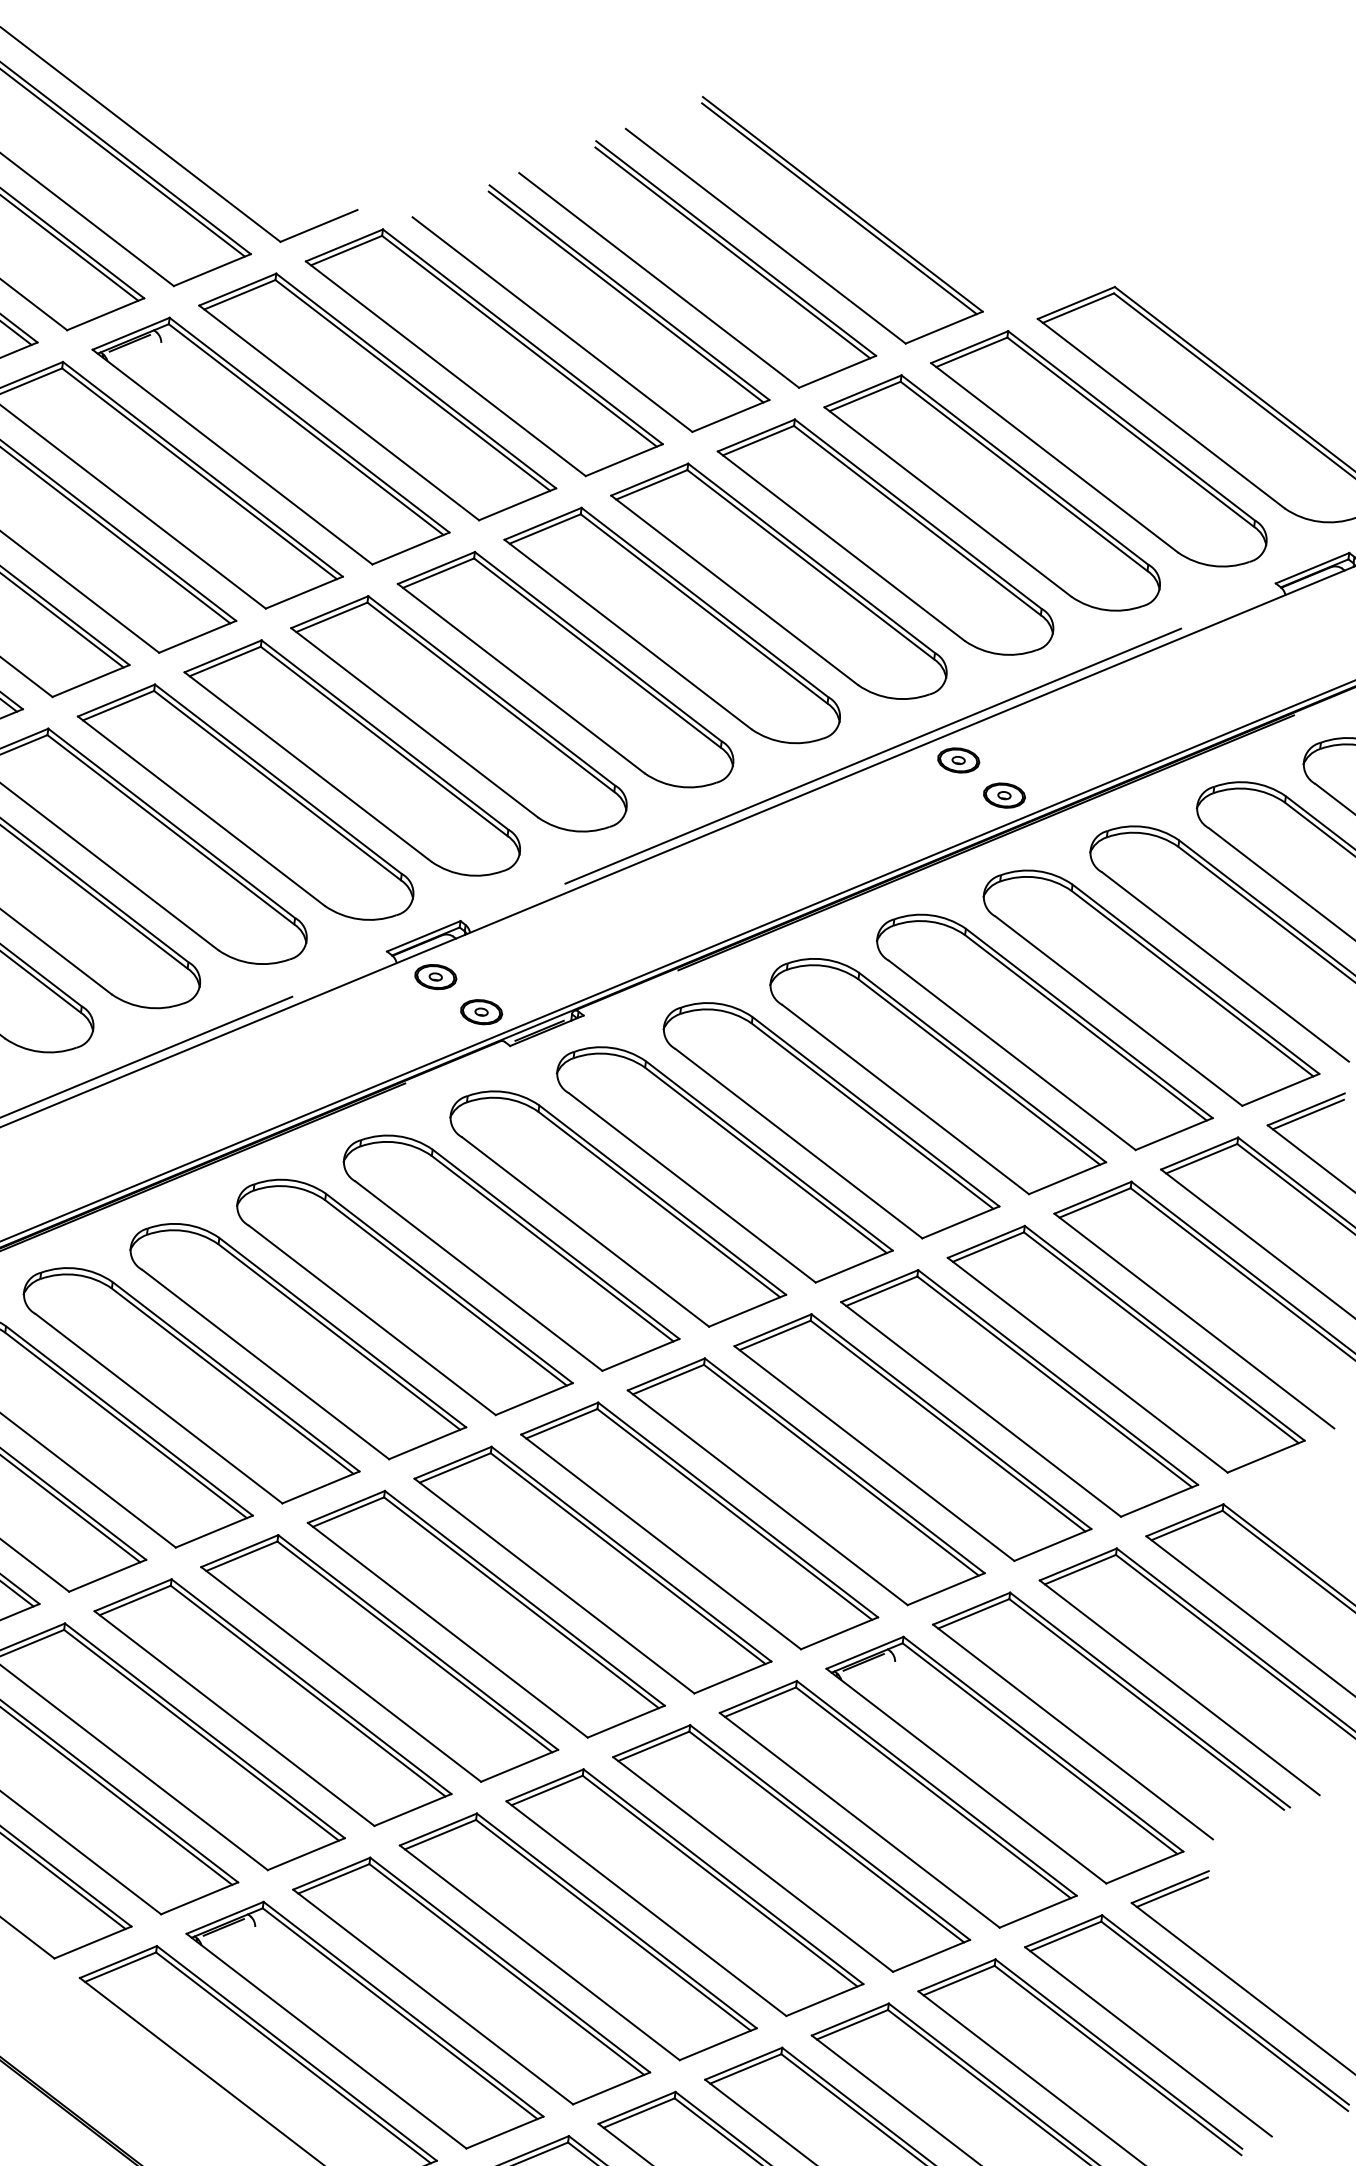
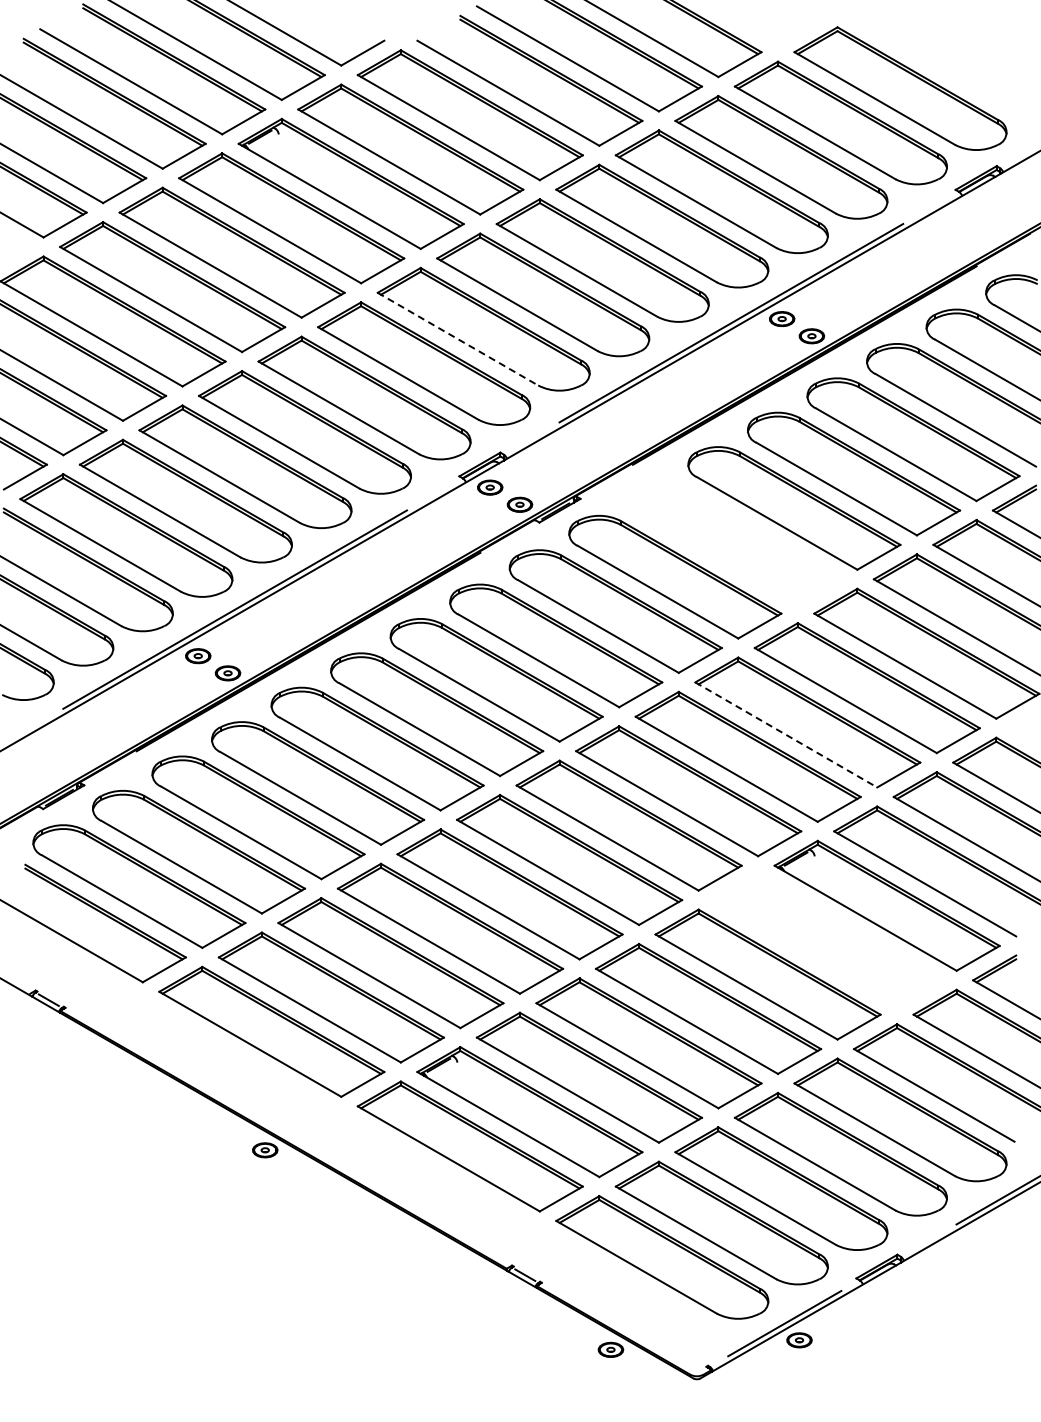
line: (413, 723) -> (457, 339), solid -> dashed
part: (830, 1121) -> (734, 542), removed
line: (874, 1454) -> (786, 735), solid -> dashed
part: (898, 1804) -> (827, 940), removed

